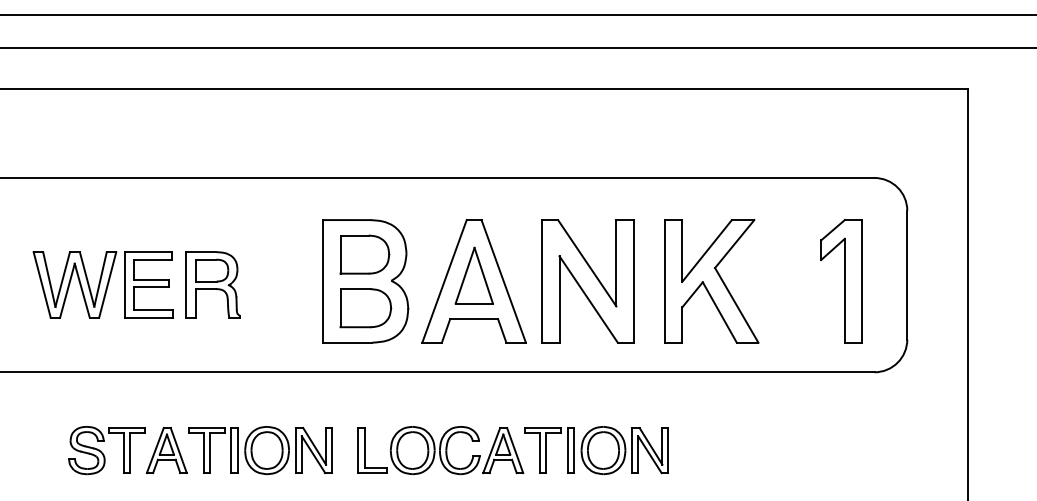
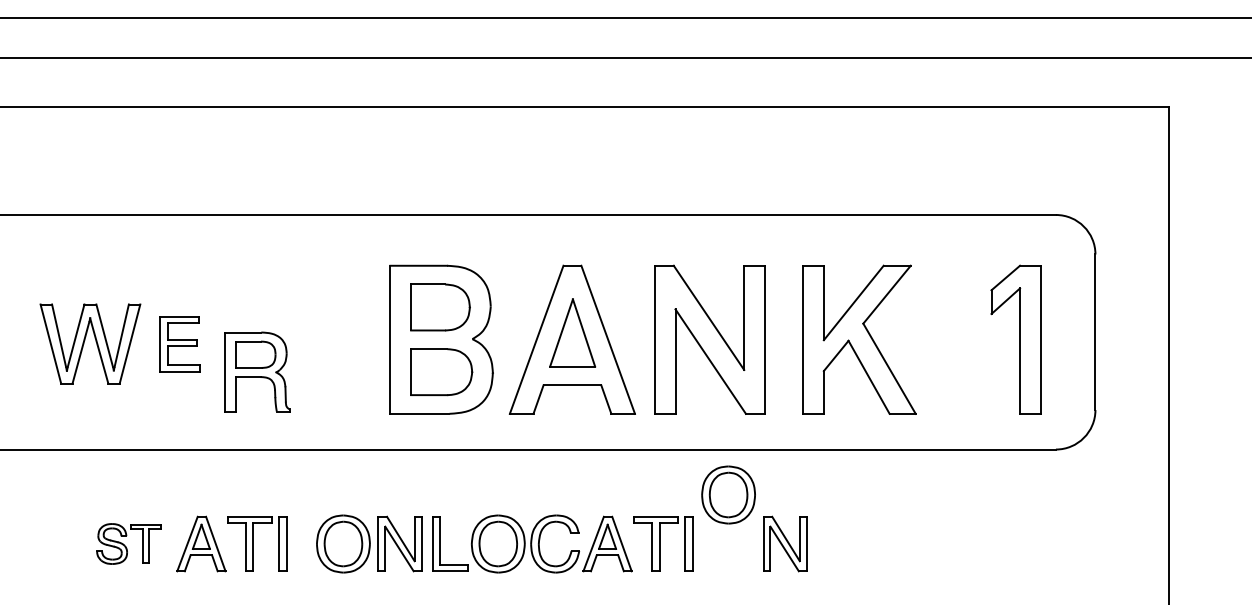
part: (213, 284) -> (257, 371), moved
part: (148, 285) -> (179, 344), size x0.7
part: (106, 450) -> (128, 543), size x0.7
part: (288, 450) -> (369, 543), moved
part: (603, 450) -> (728, 494), moved

